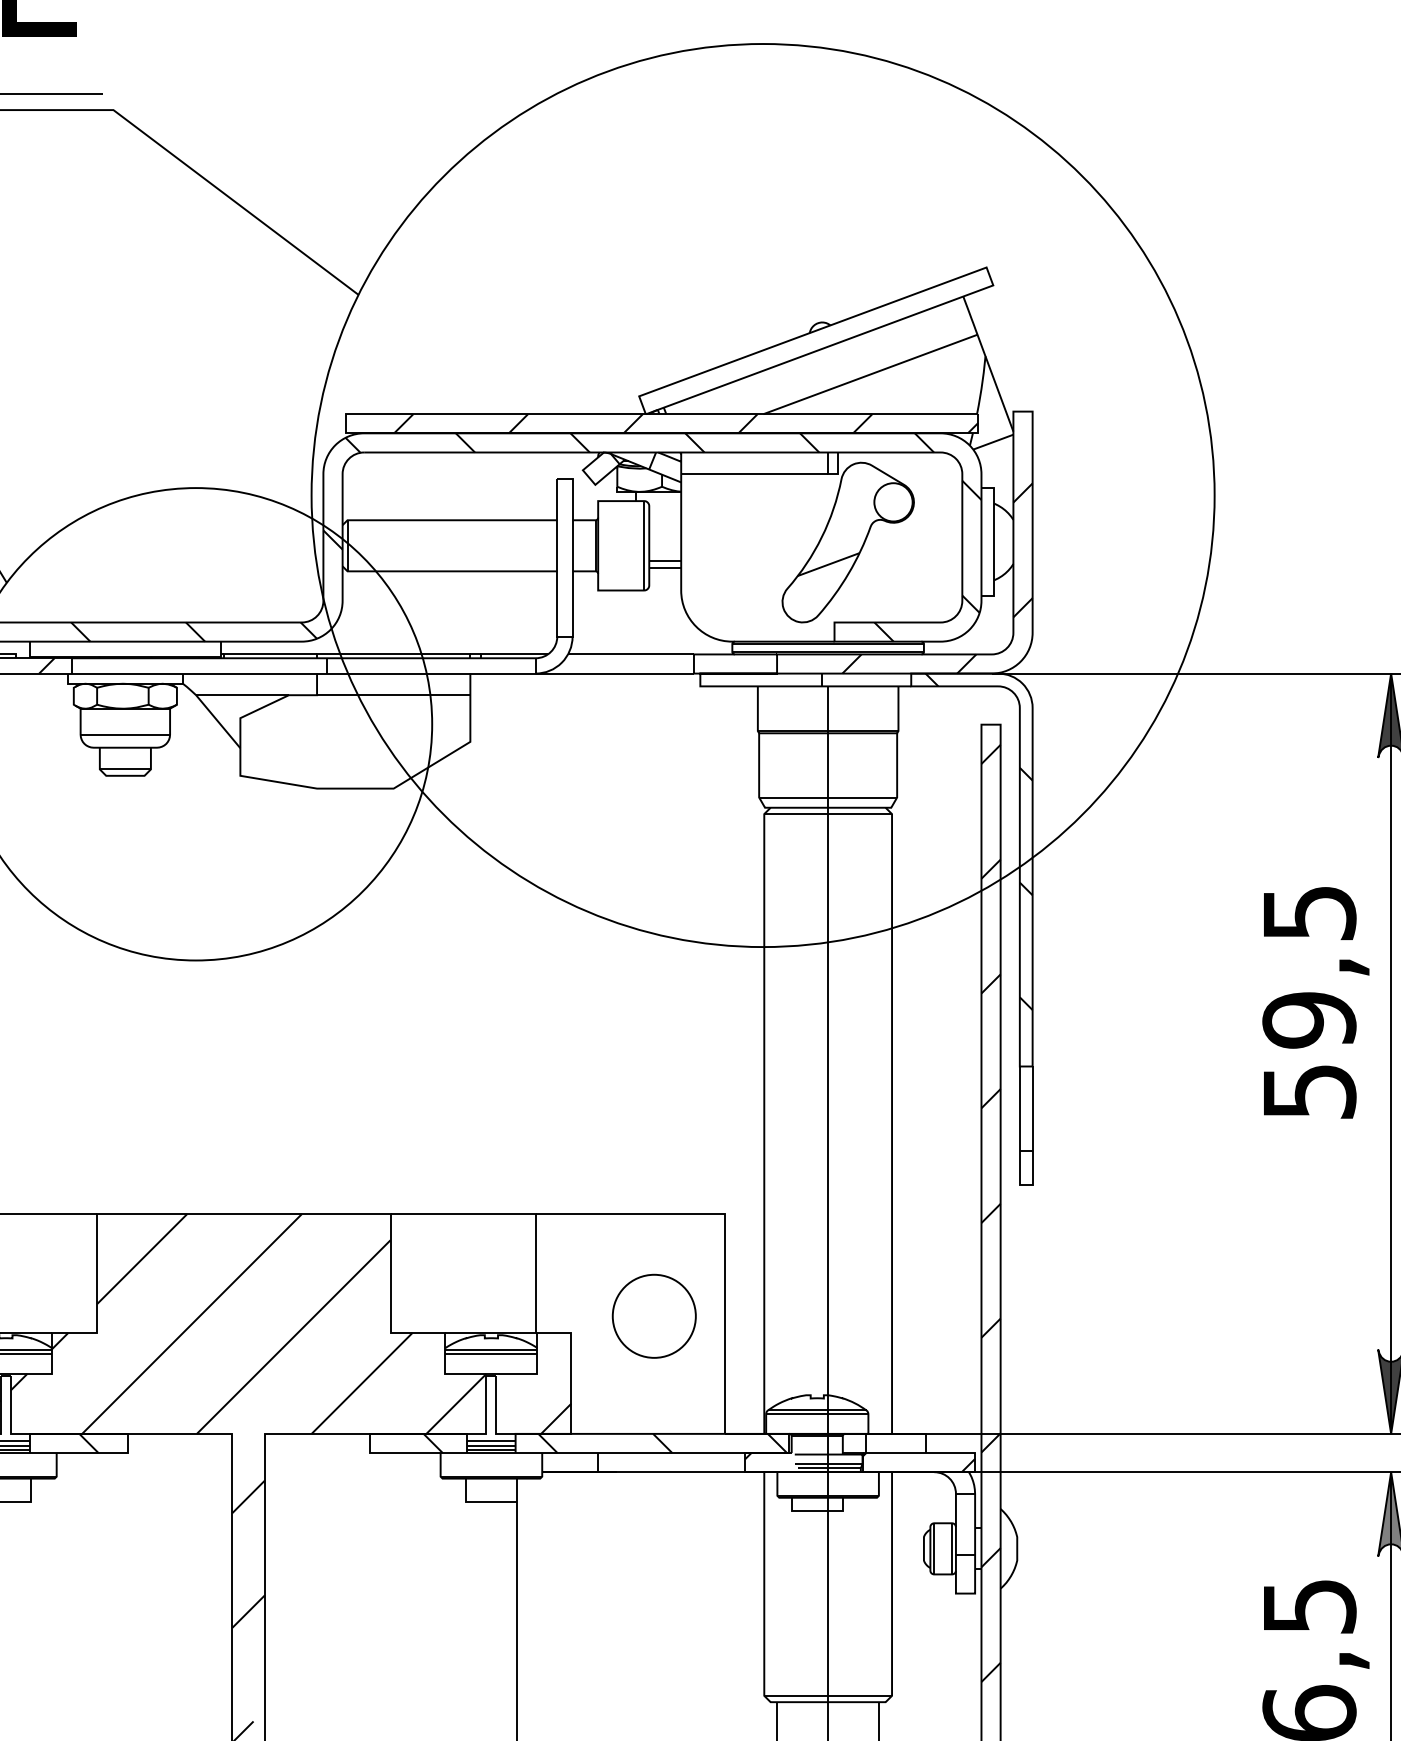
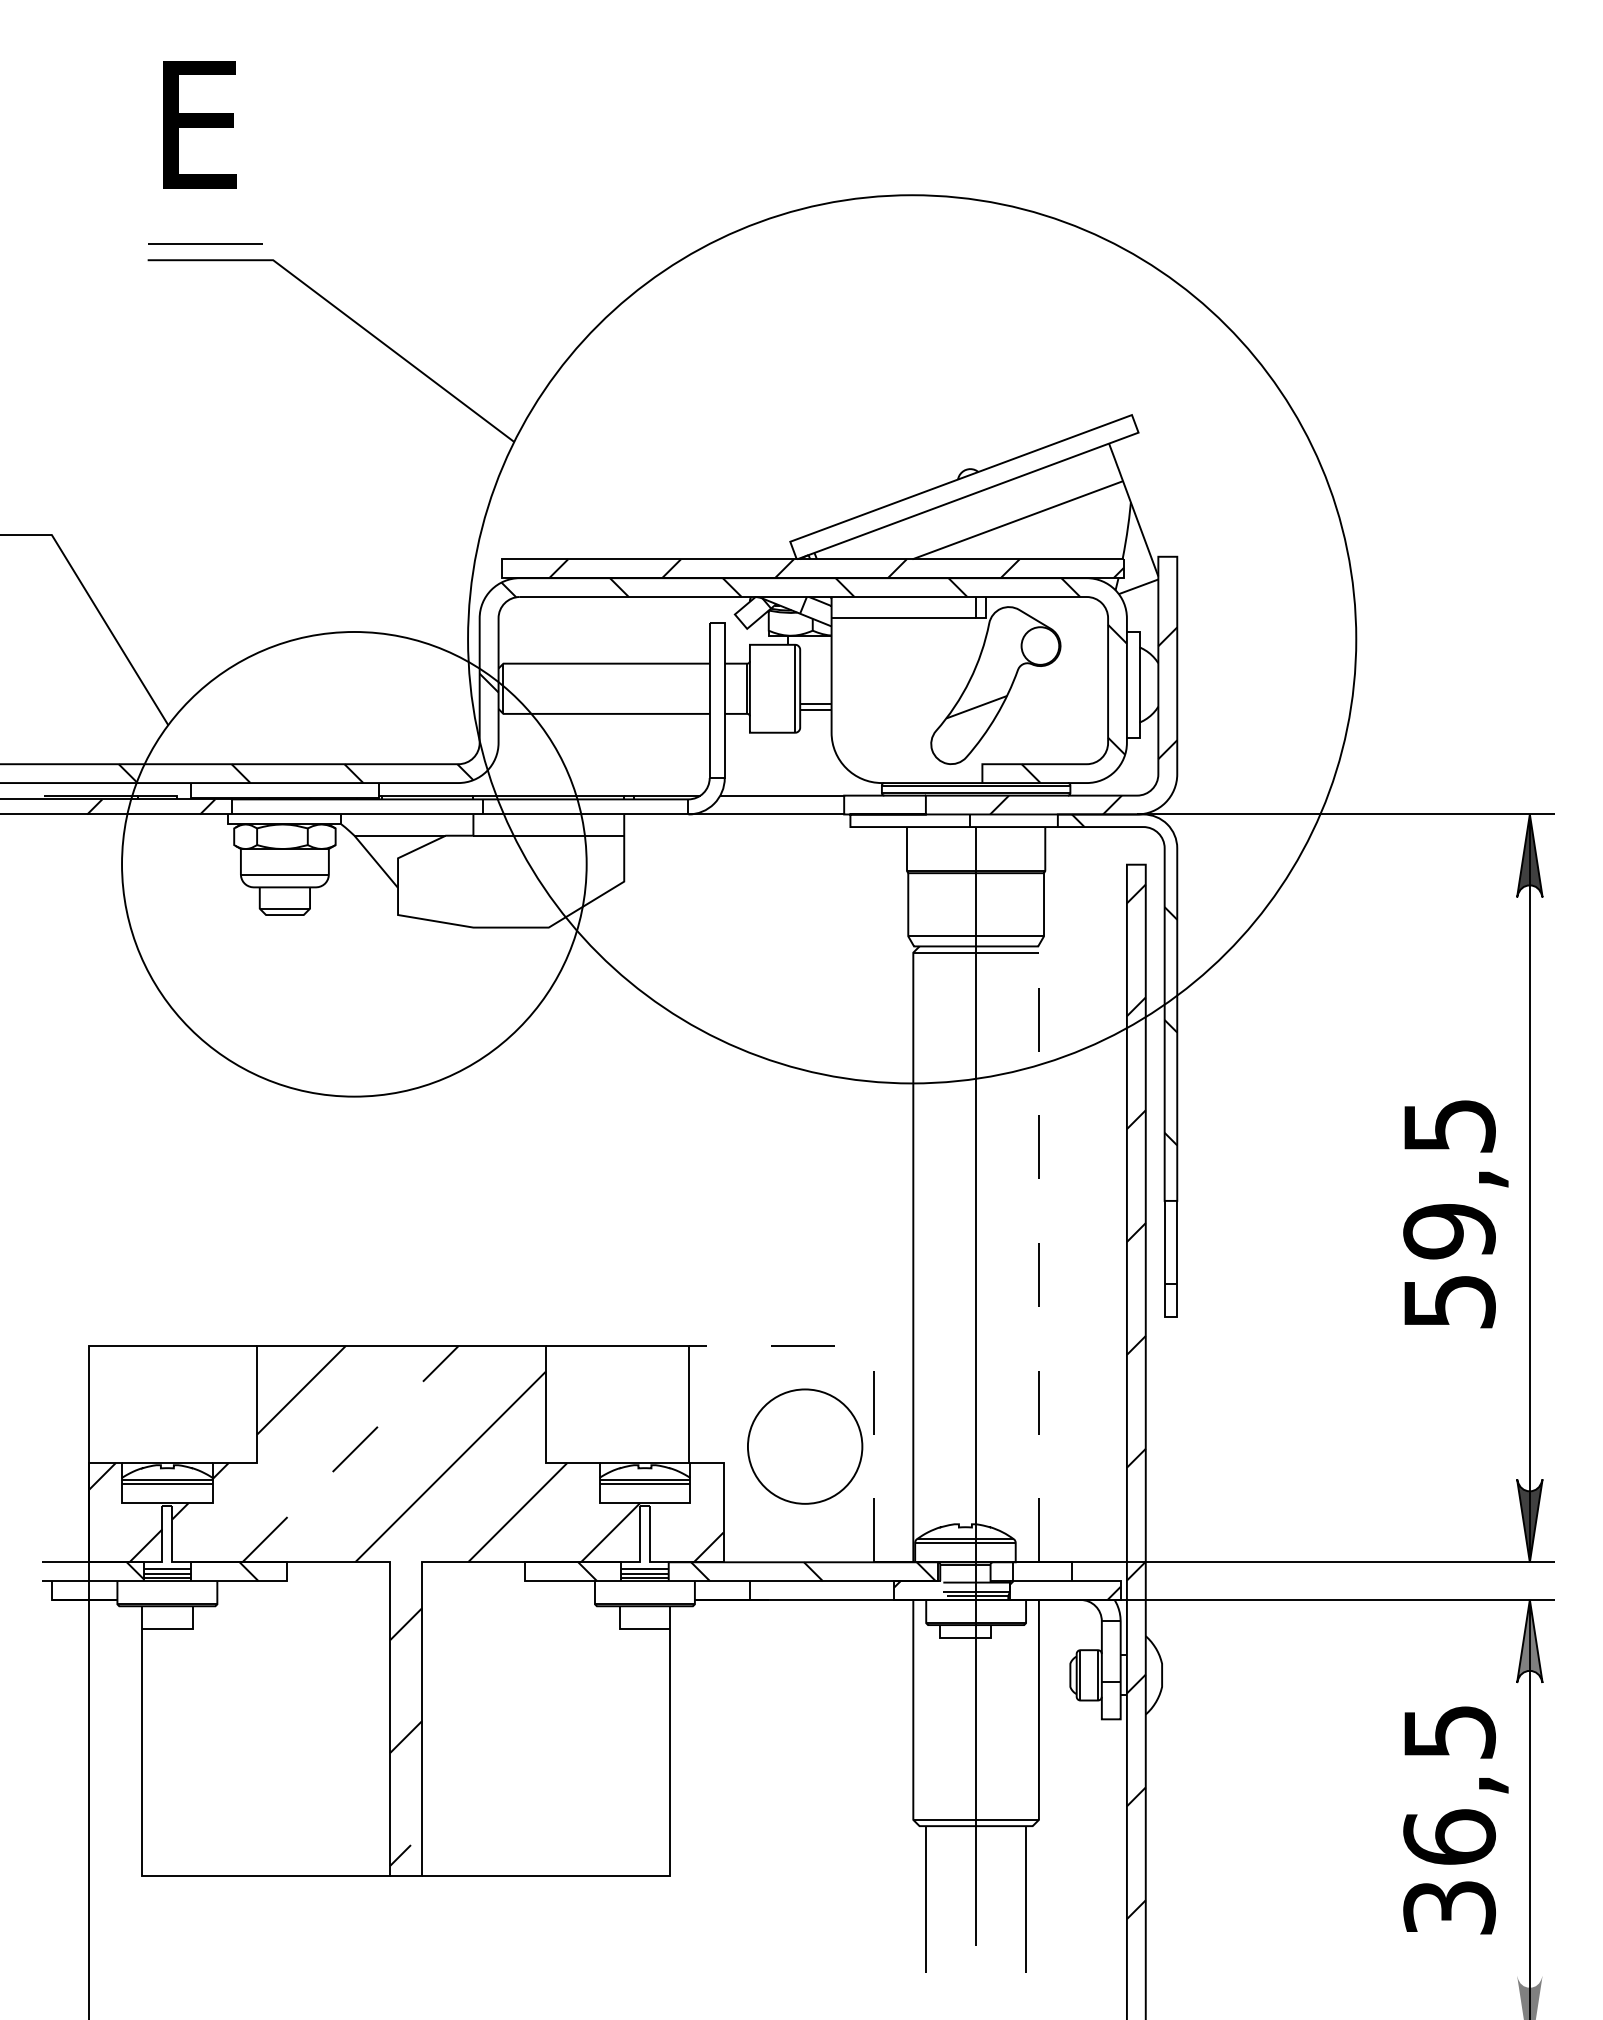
text: (1315, 1003) -> (1455, 1214), moved
line: (891, 1118) -> (1038, 1252), solid -> dashed
line: (724, 1229) -> (874, 1361), solid -> dashed
circle: (654, 1316) -> (805, 1446), size x1.4
line: (192, 1324) -> (350, 1454), solid -> dashed

